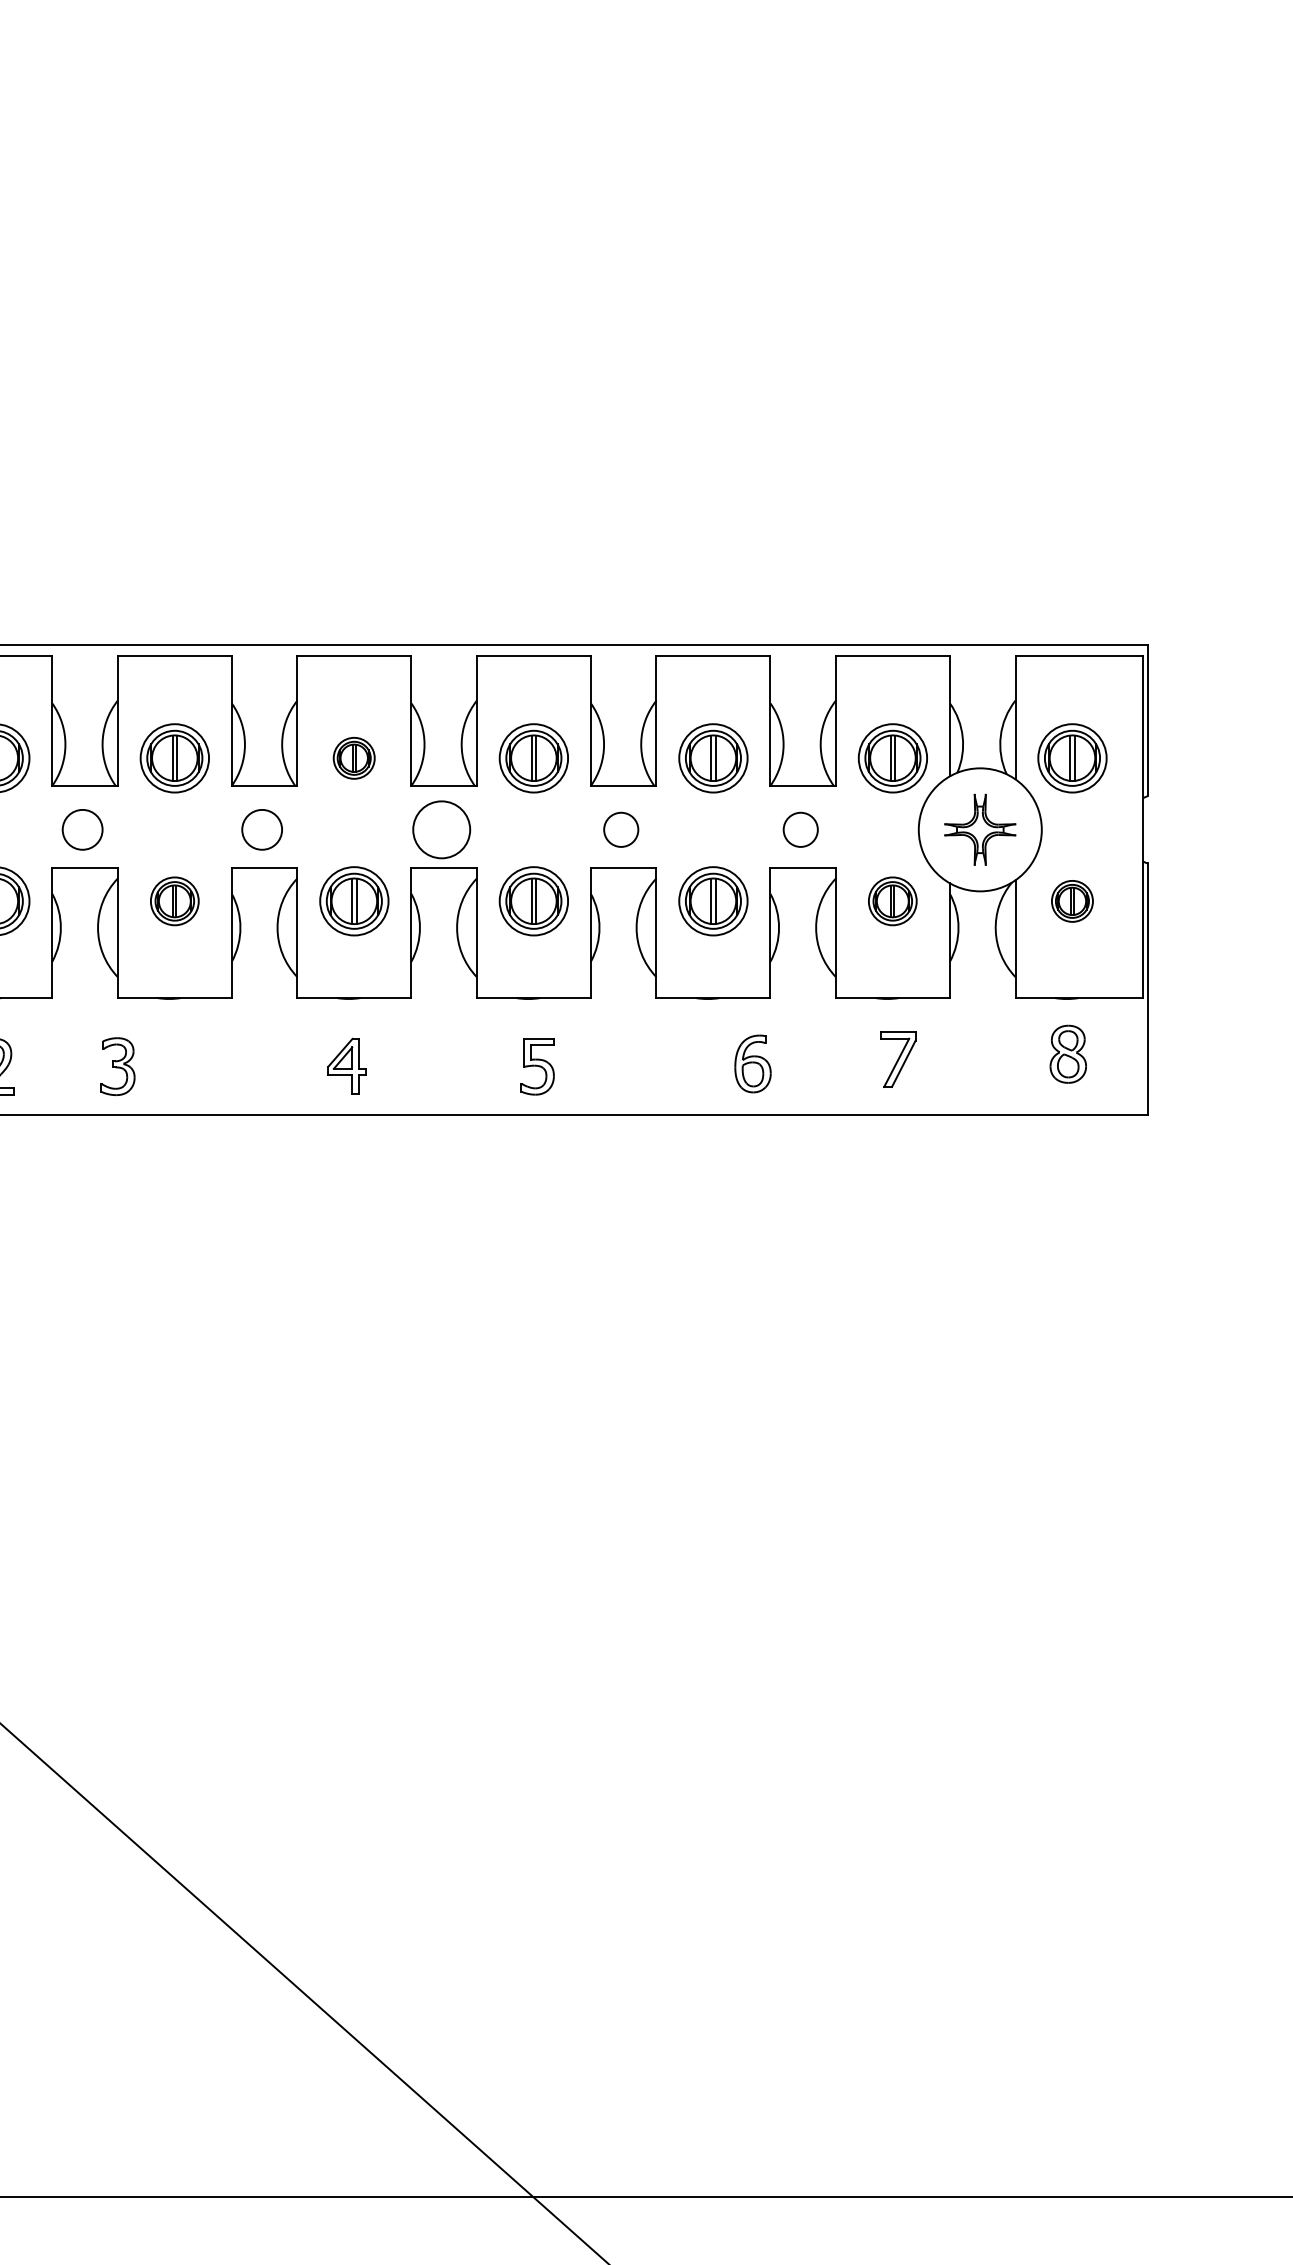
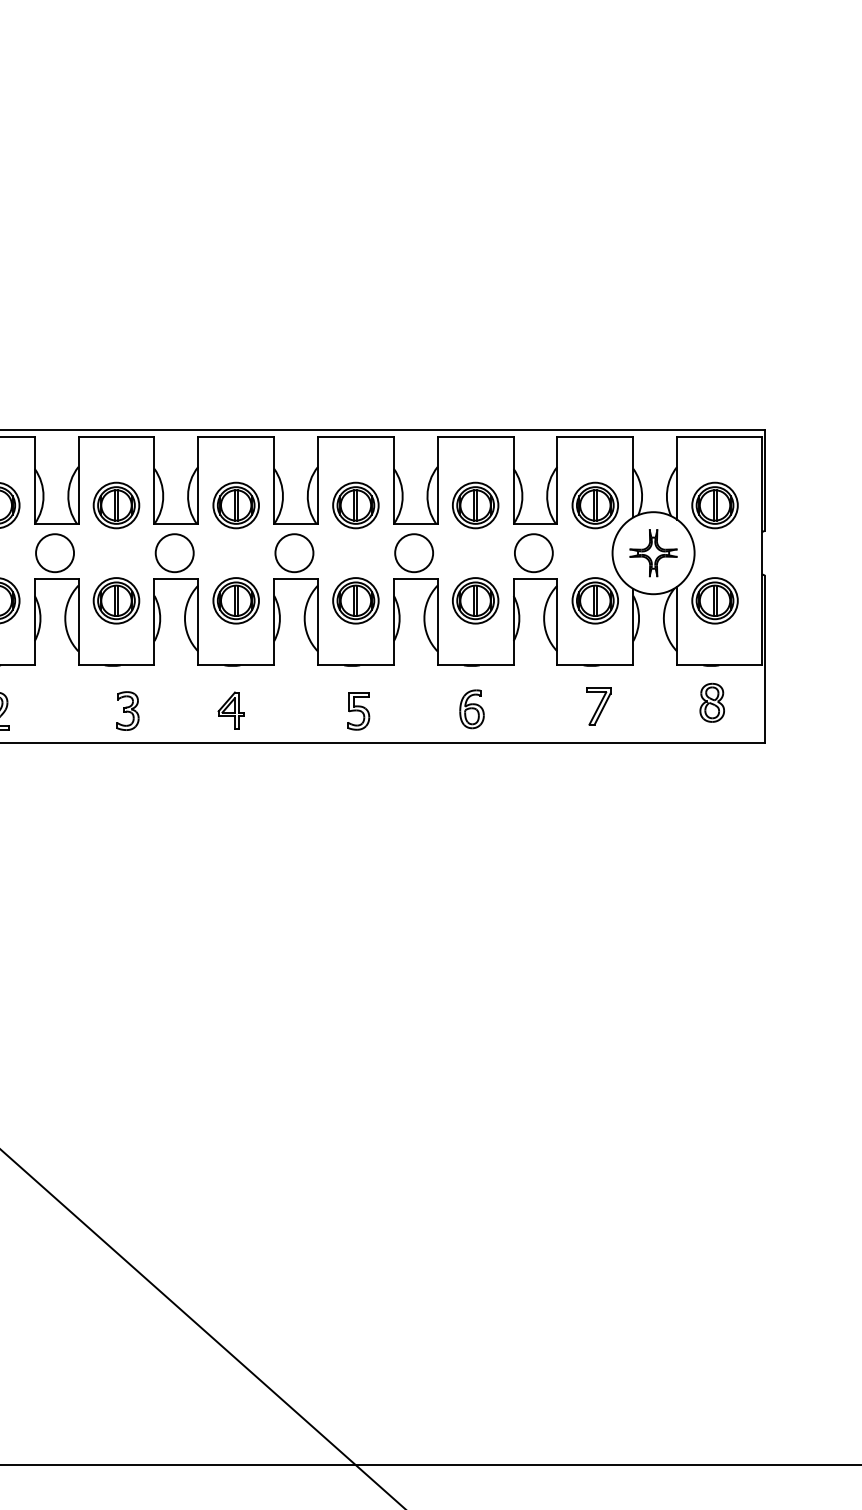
part: (353, 758) -> (235, 505), size x1.67
circle: (83, 830) -> (55, 553), size x1.43
circle: (261, 830) -> (174, 553), size x1.43
circle: (621, 830) -> (414, 553), size x1.67
circle: (800, 830) -> (533, 553), size x1.67
part: (174, 900) -> (116, 600), size x1.43
part: (891, 900) -> (594, 600), size x1.43
part: (1071, 900) -> (714, 600), size x1.67
part: (752, 1064) -> (471, 709), moved
part: (117, 1065) -> (127, 710), moved

